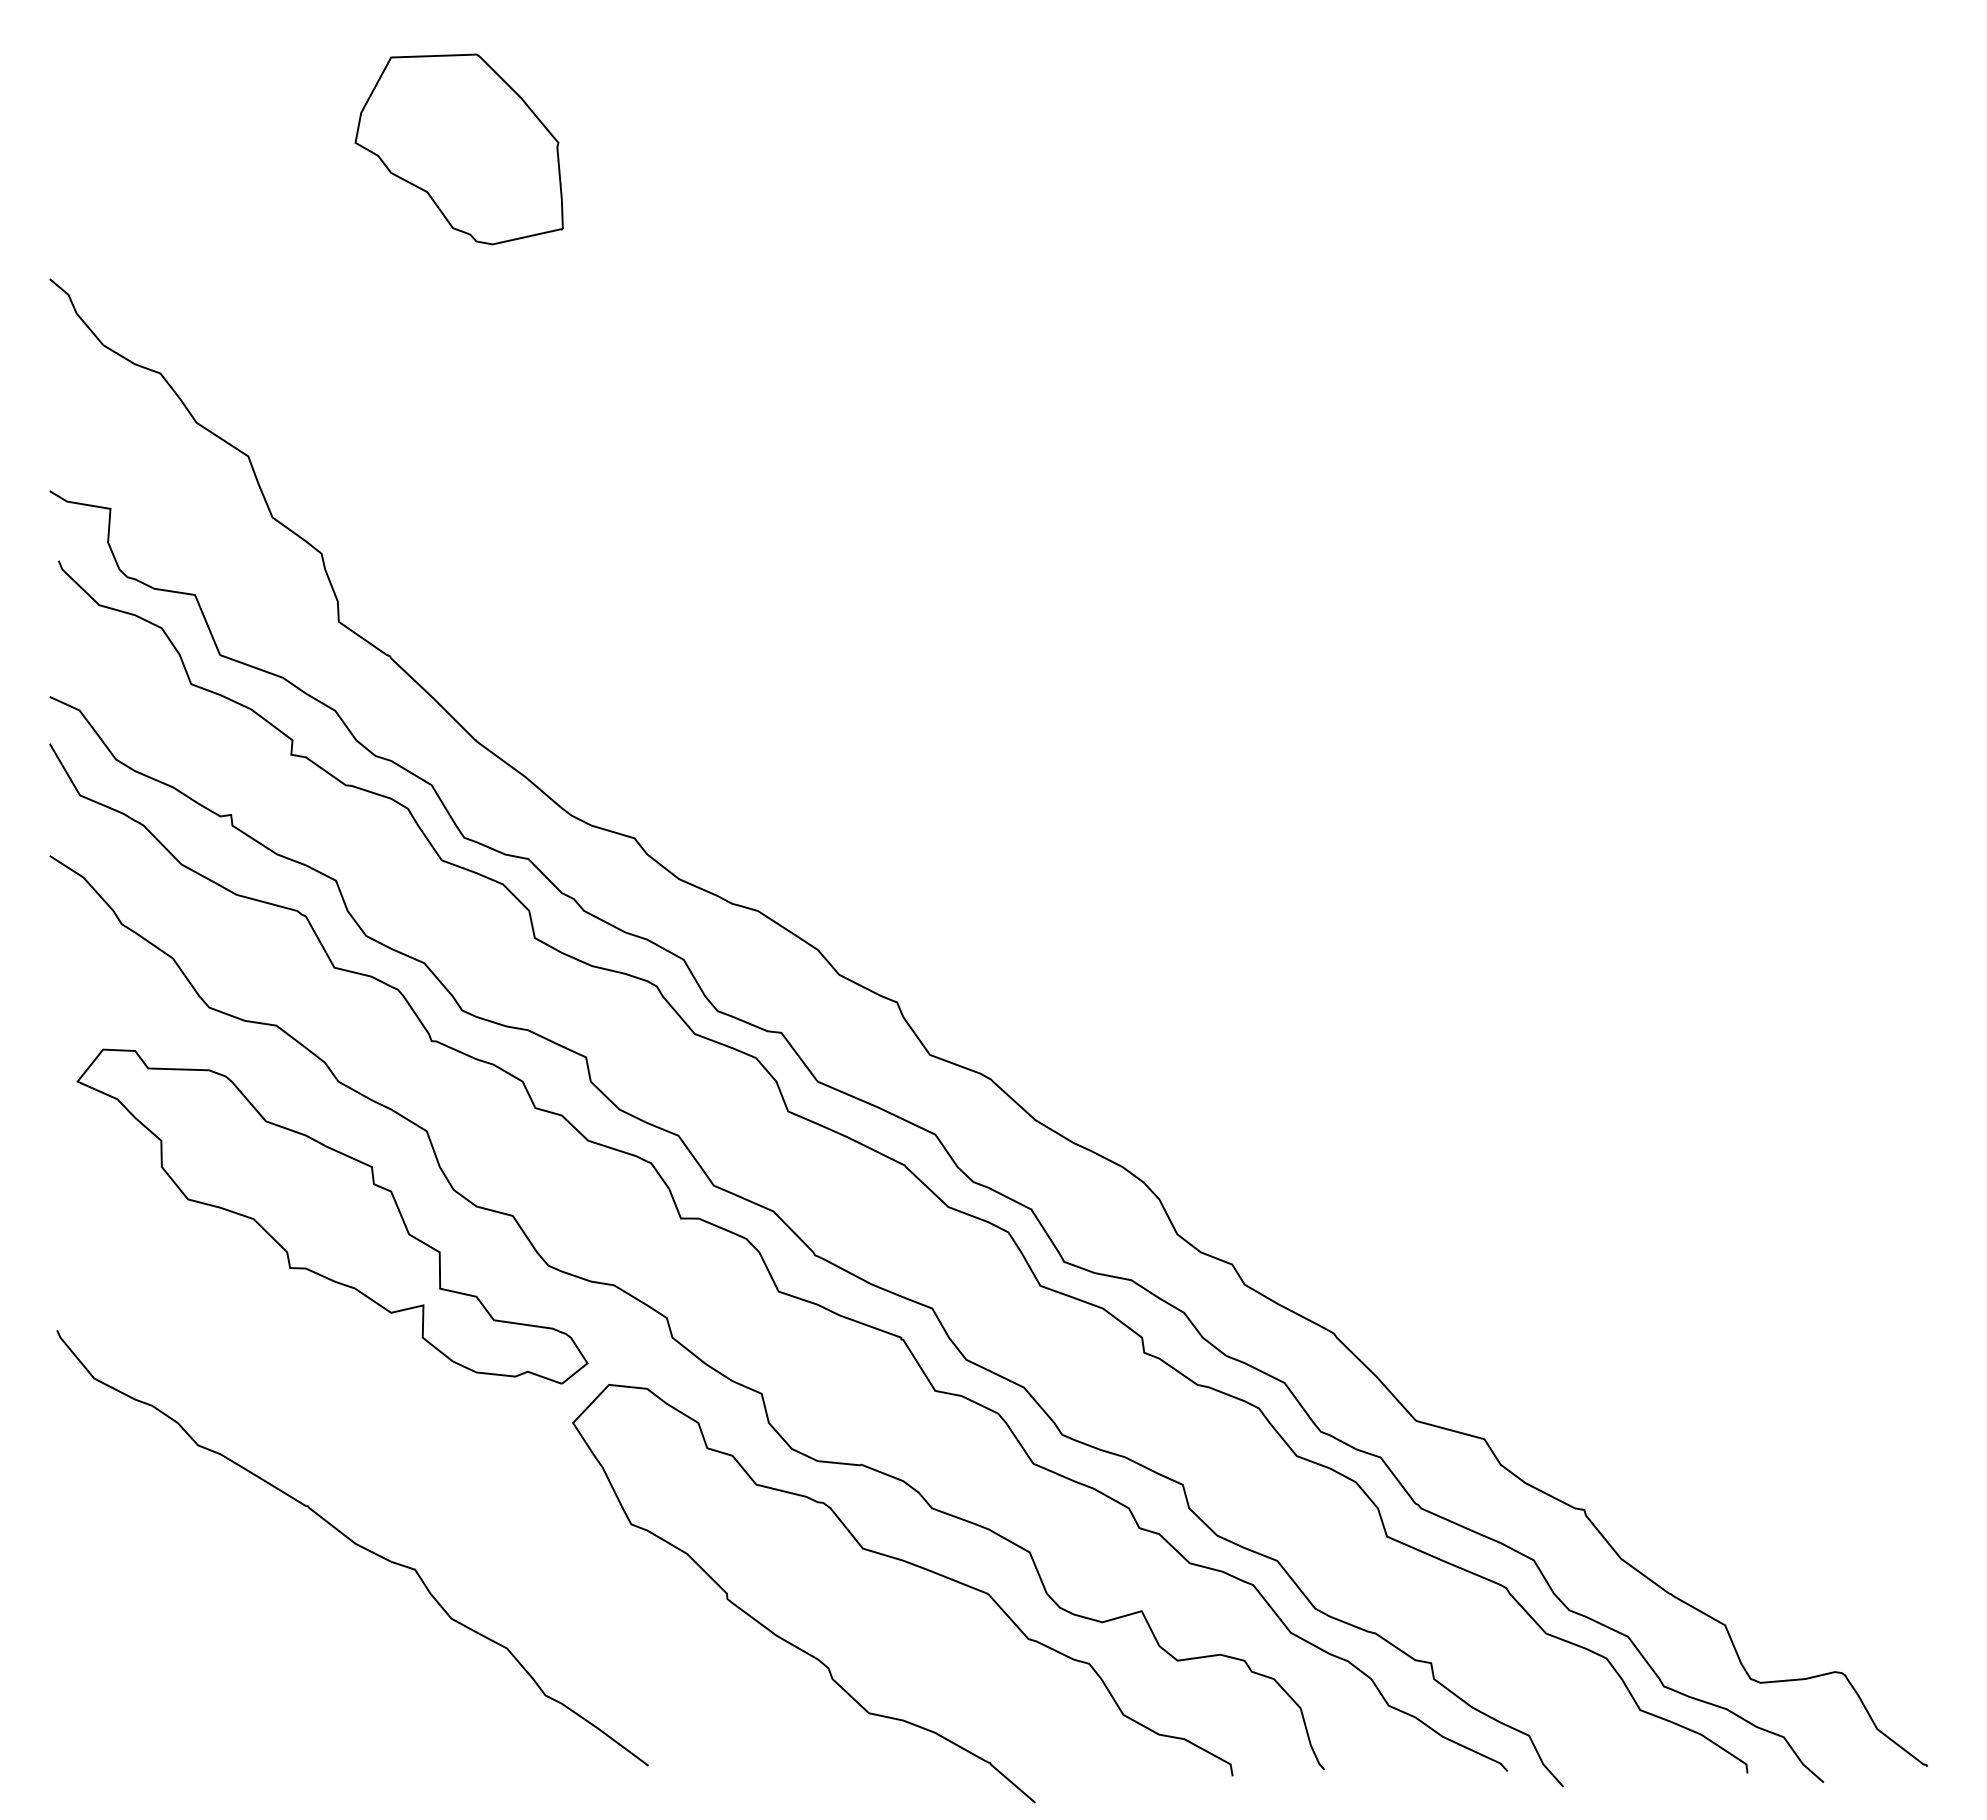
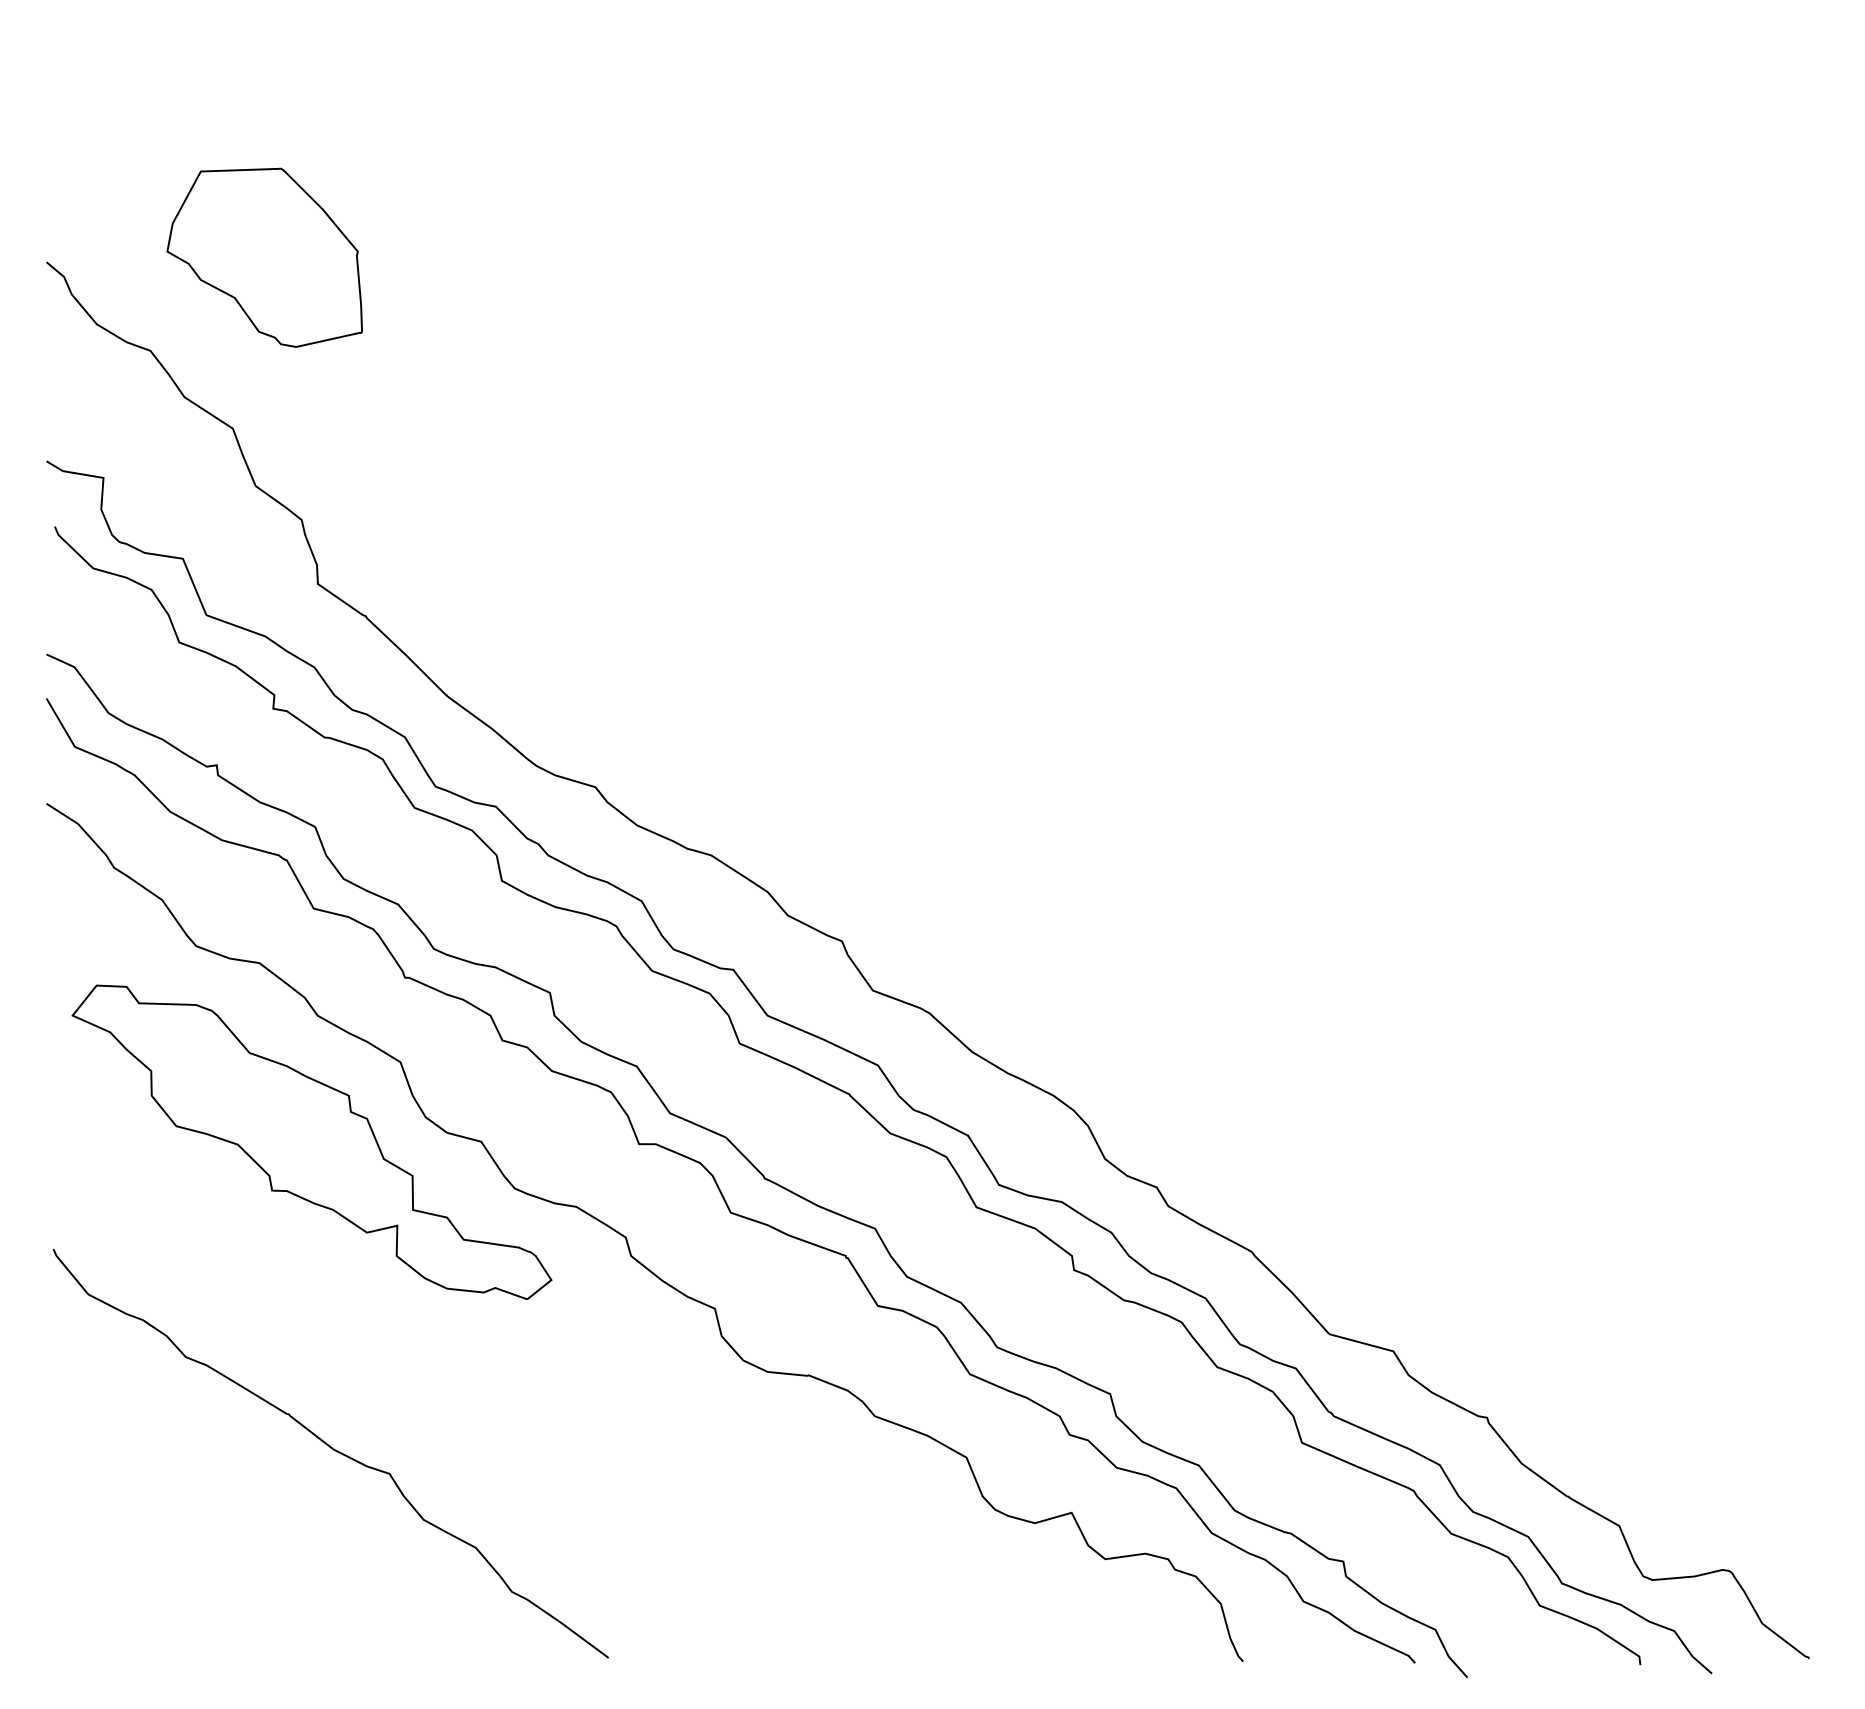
part: (458, 149) -> (264, 257), moved
curve: (912, 1565) -> (856, 1469), removed

